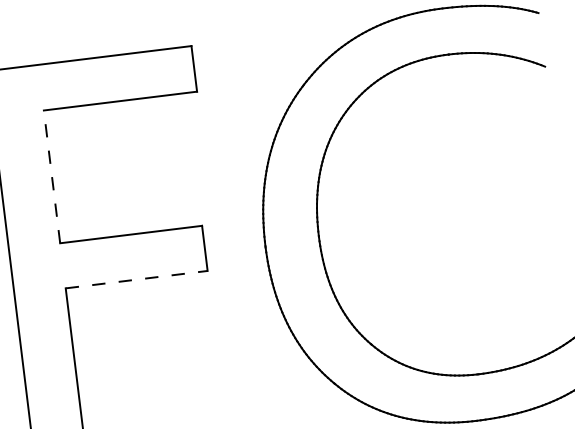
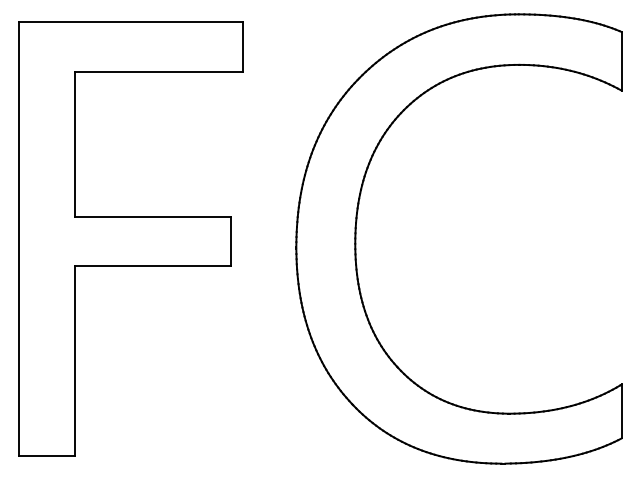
line: (541, 40) -> (621, 61), added
line: (52, 177) -> (75, 144), dashed -> solid
line: (137, 279) -> (153, 266), dashed -> solid

